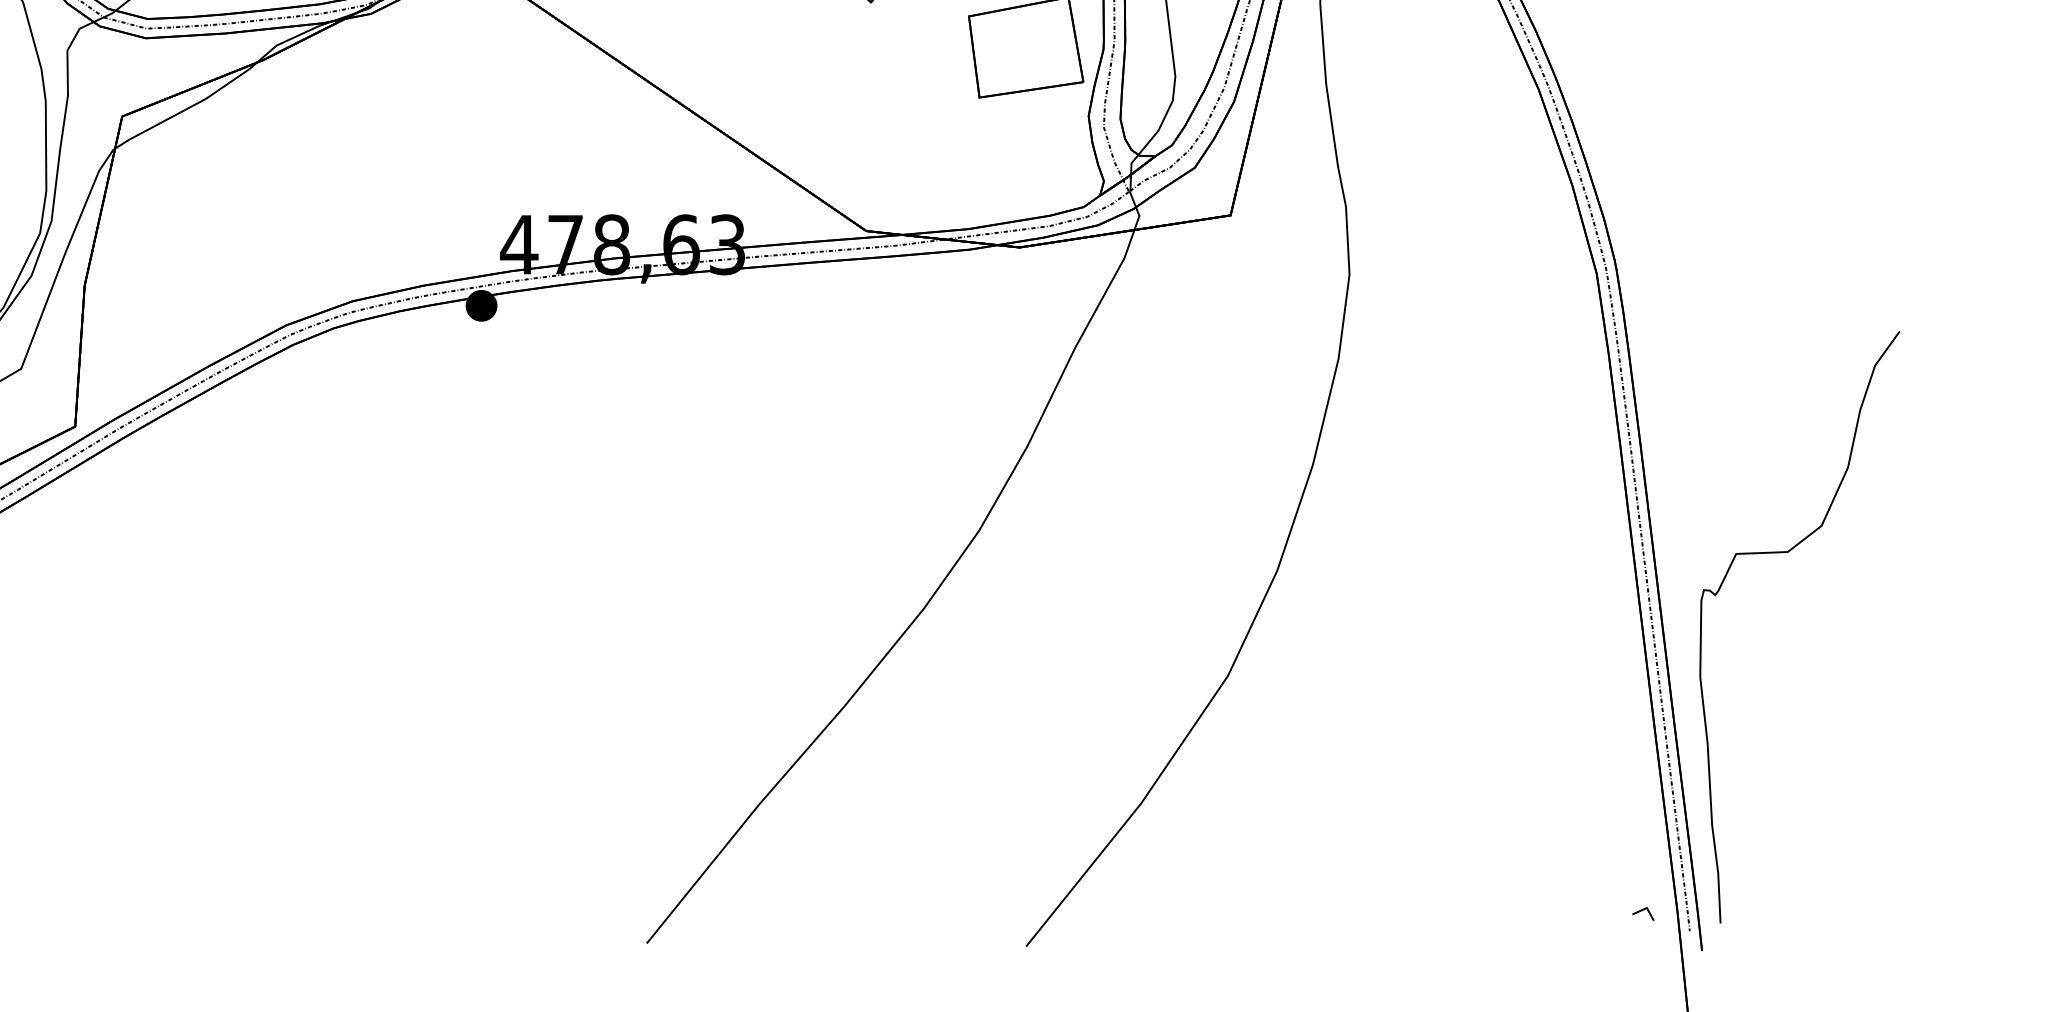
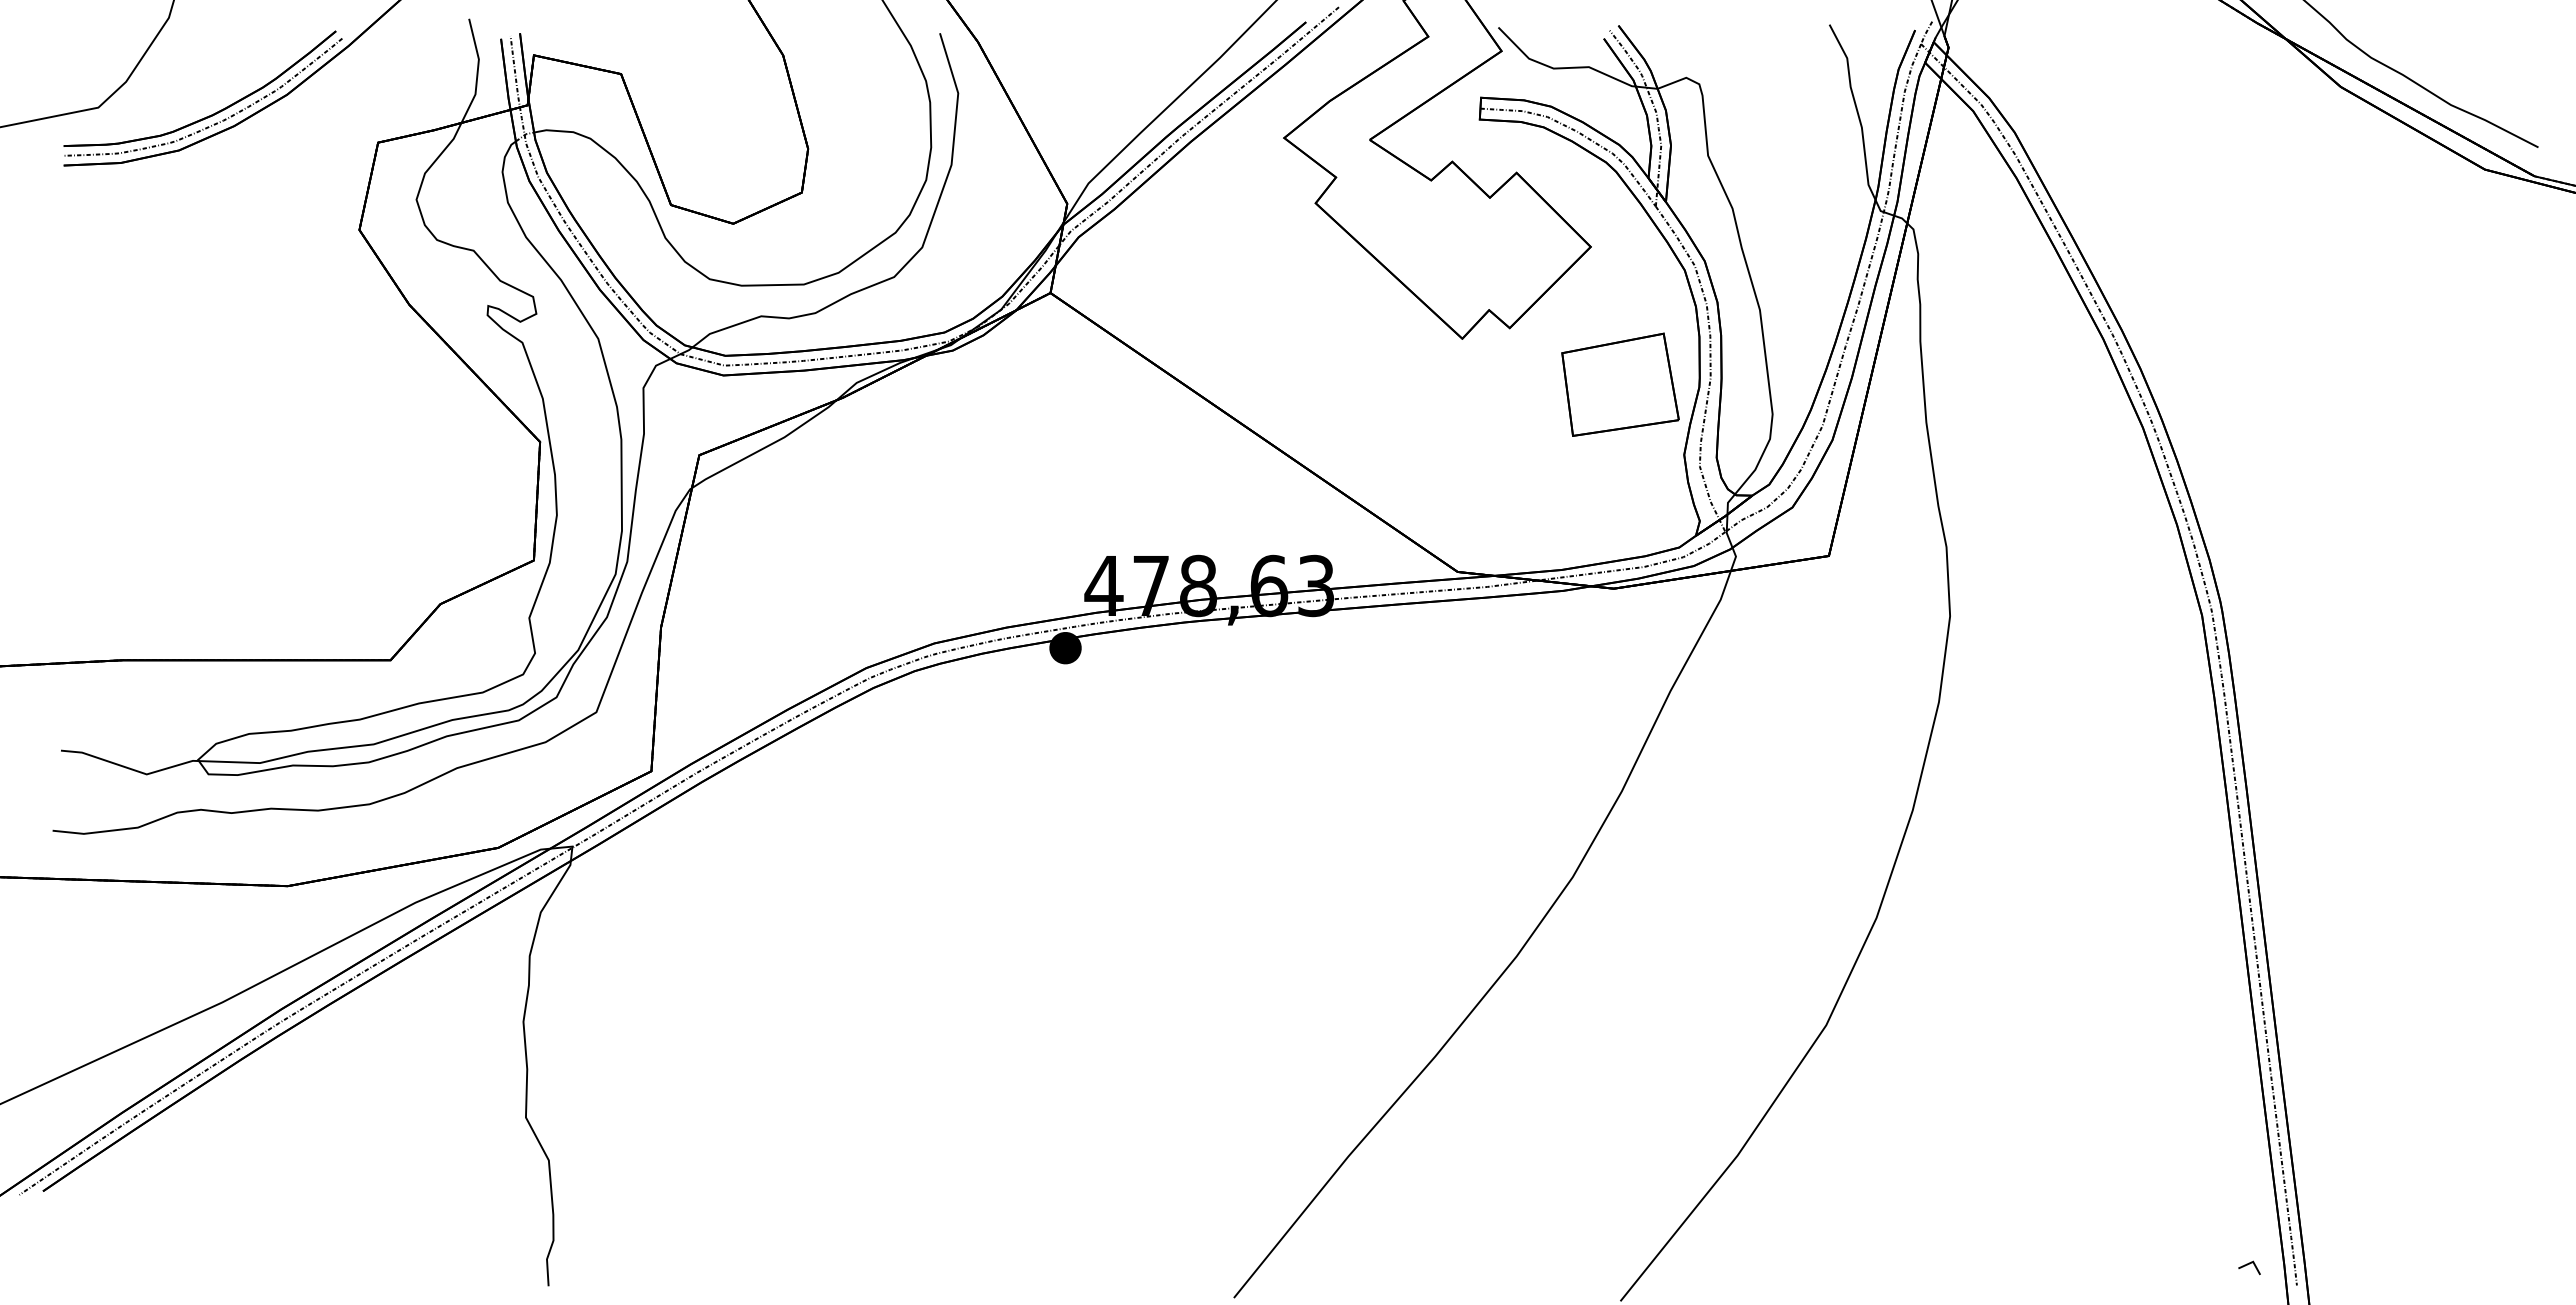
curve: (1784, 553) -> (2393, 900), removed

